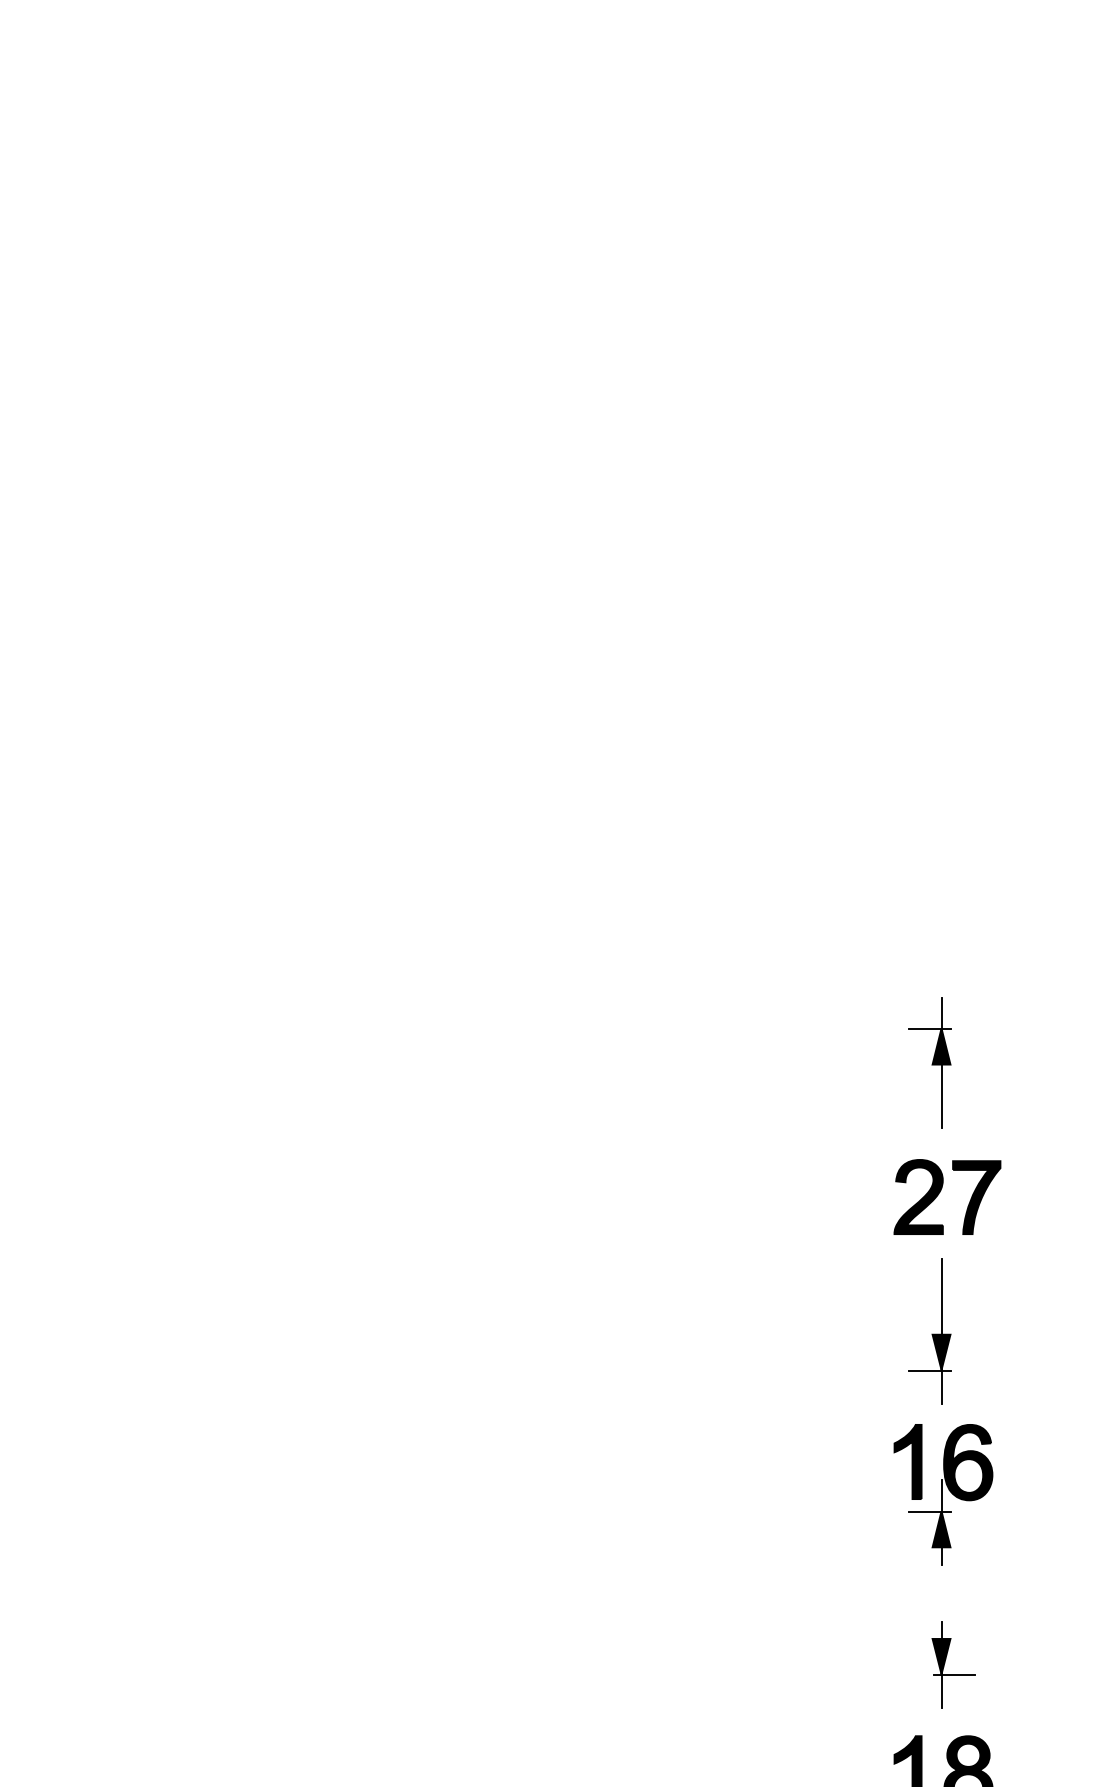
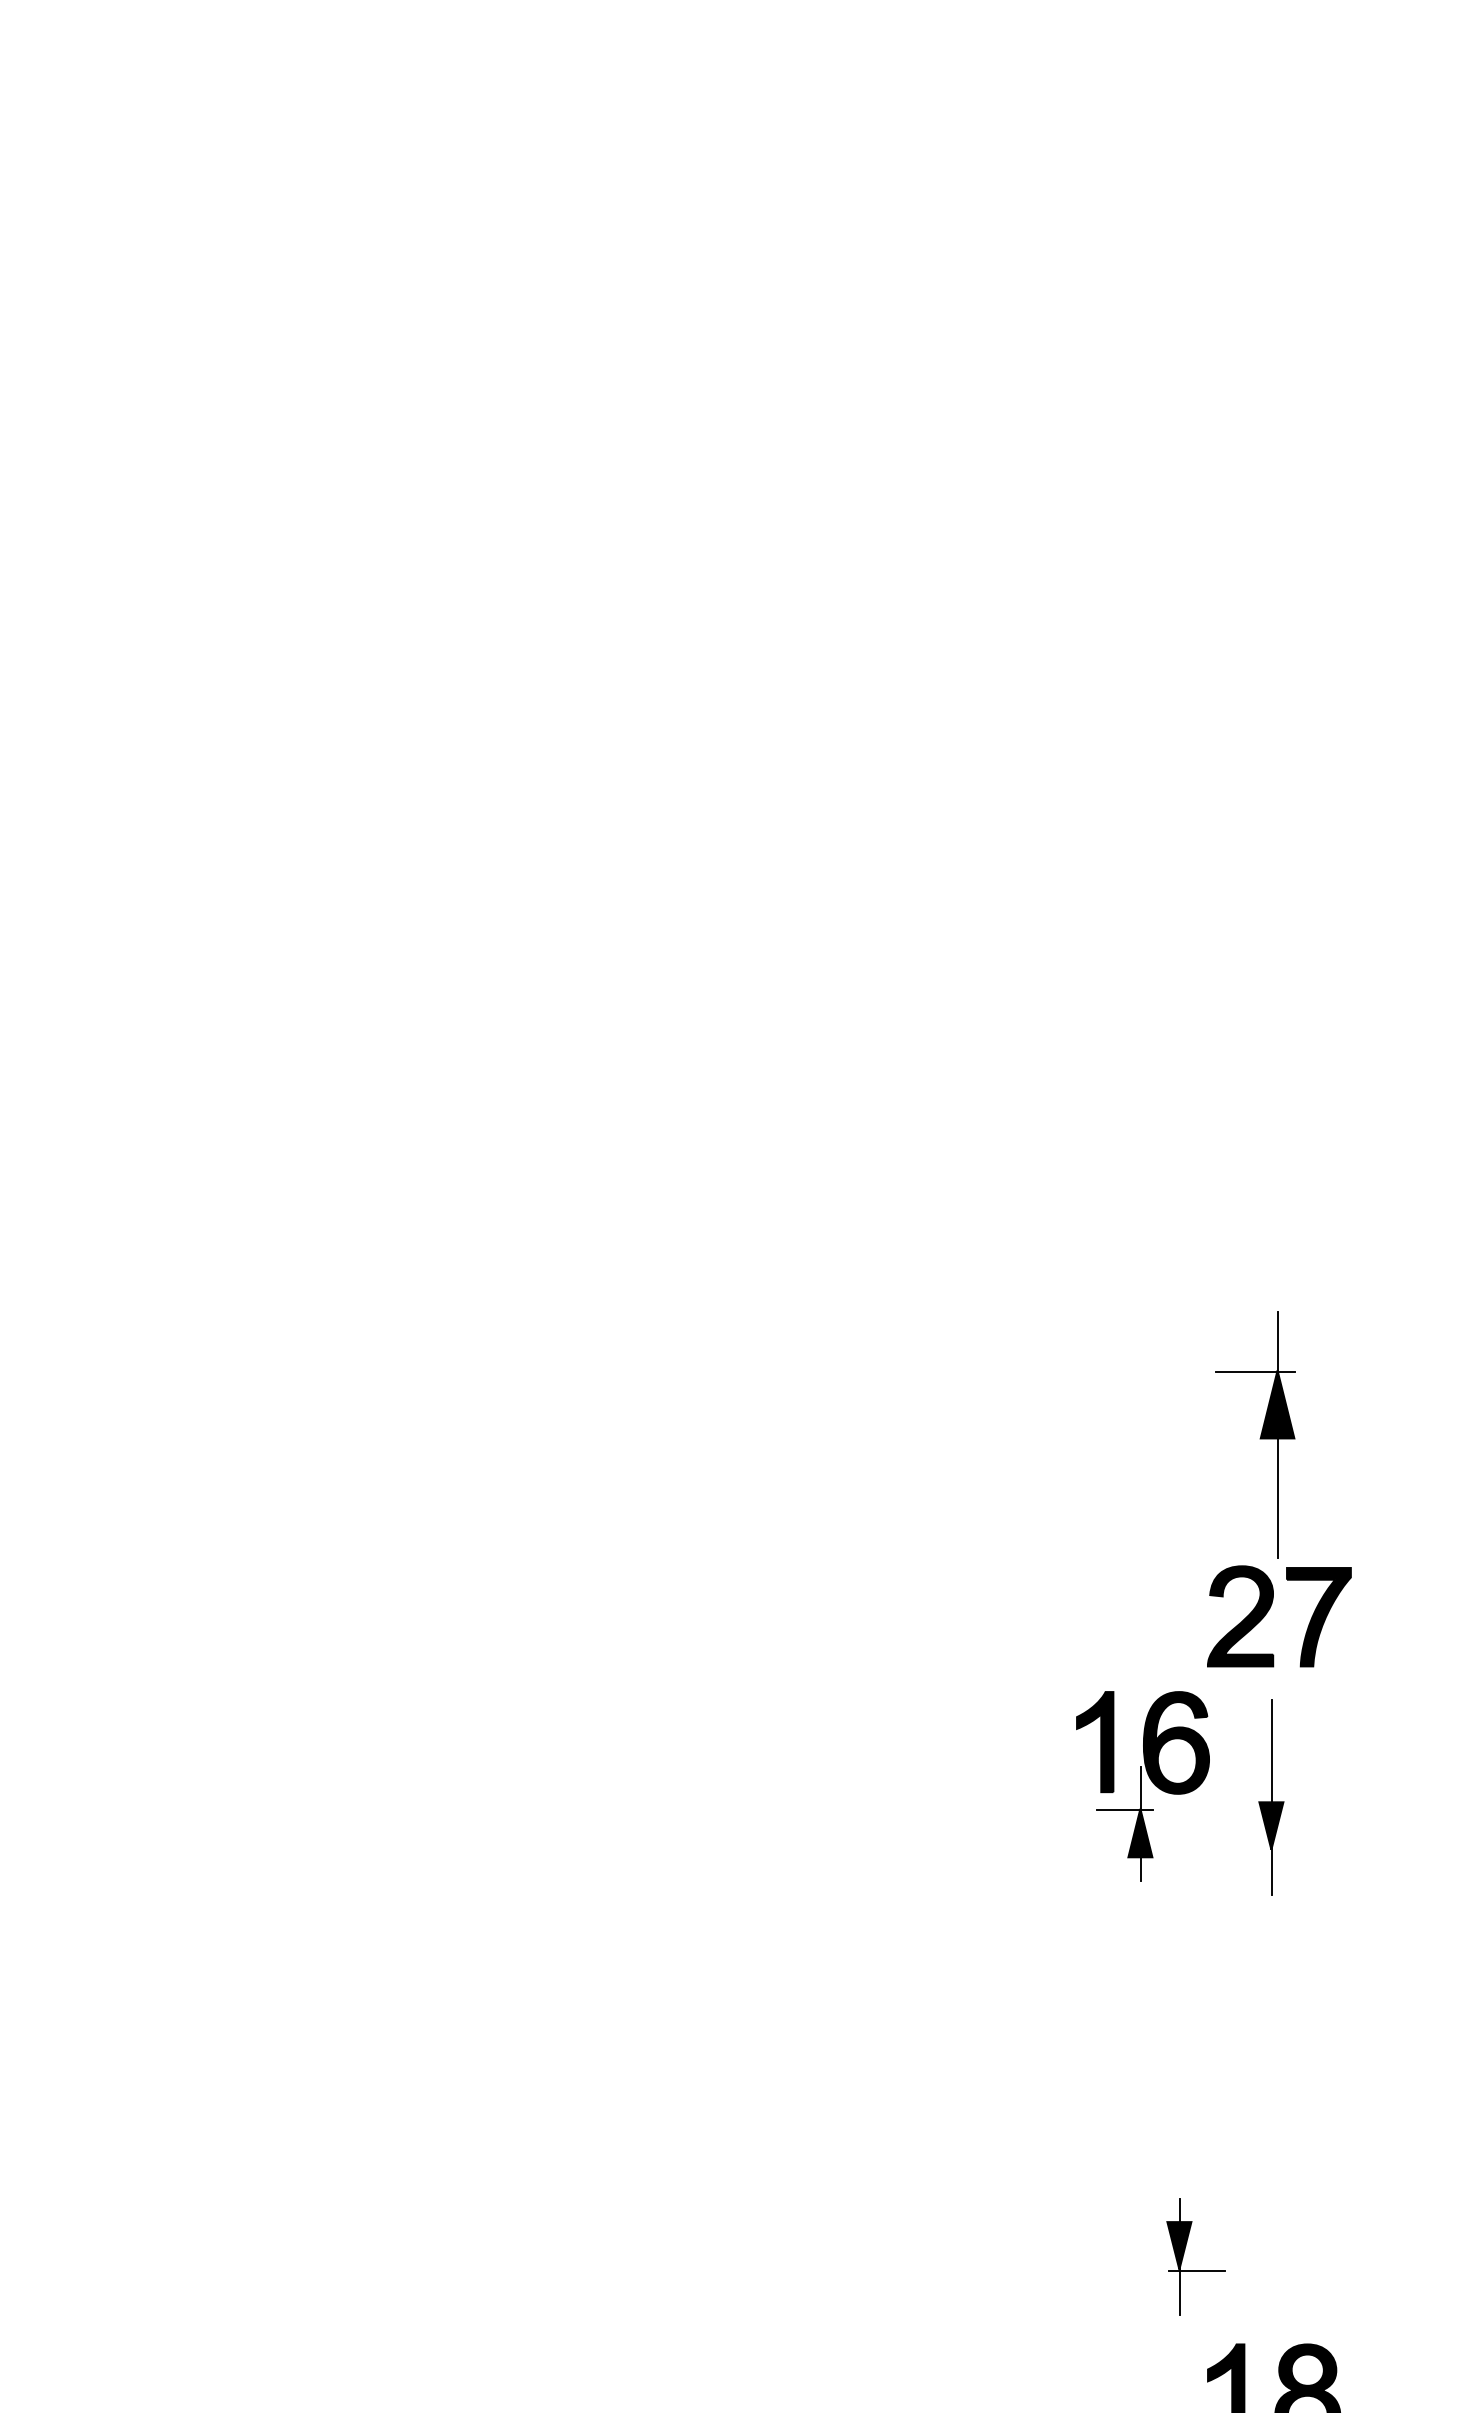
part: (929, 1062) -> (1255, 1434), size x1.4
line: (929, 1370) -> (1255, 1850), removed
part: (943, 1494) -> (1142, 1786), moved
part: (945, 1662) -> (1184, 2254), moved

